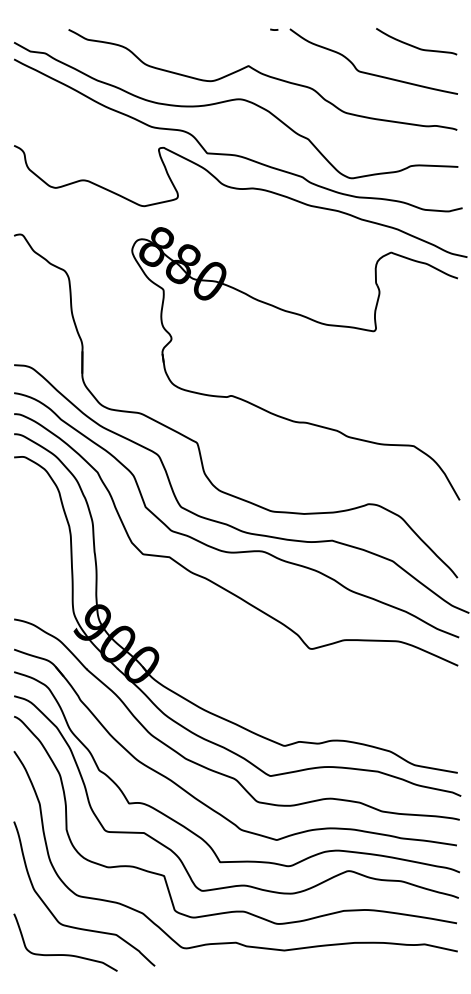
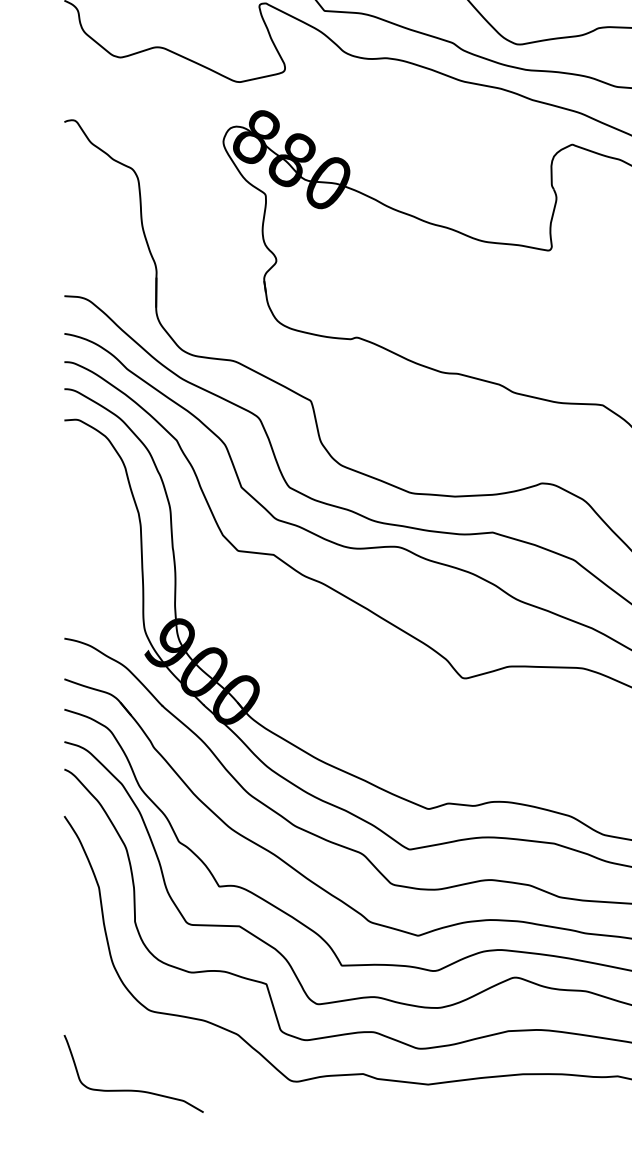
curve: (79, 927) -> (152, 1053), removed

